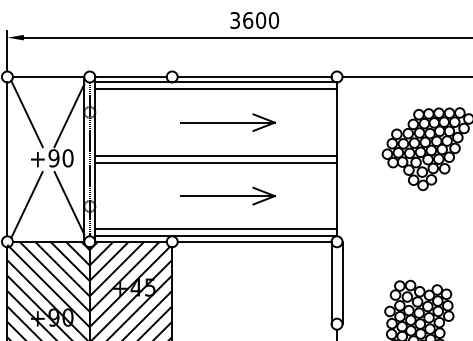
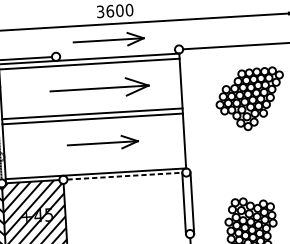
part: (243, 58) -> (108, 39), added
line: (254, 77) -> (117, 53), removed
part: (227, 122) -> (99, 88), size x1.4
line: (216, 229) -> (95, 168), removed
line: (254, 241) -> (124, 175), solid -> dashed

